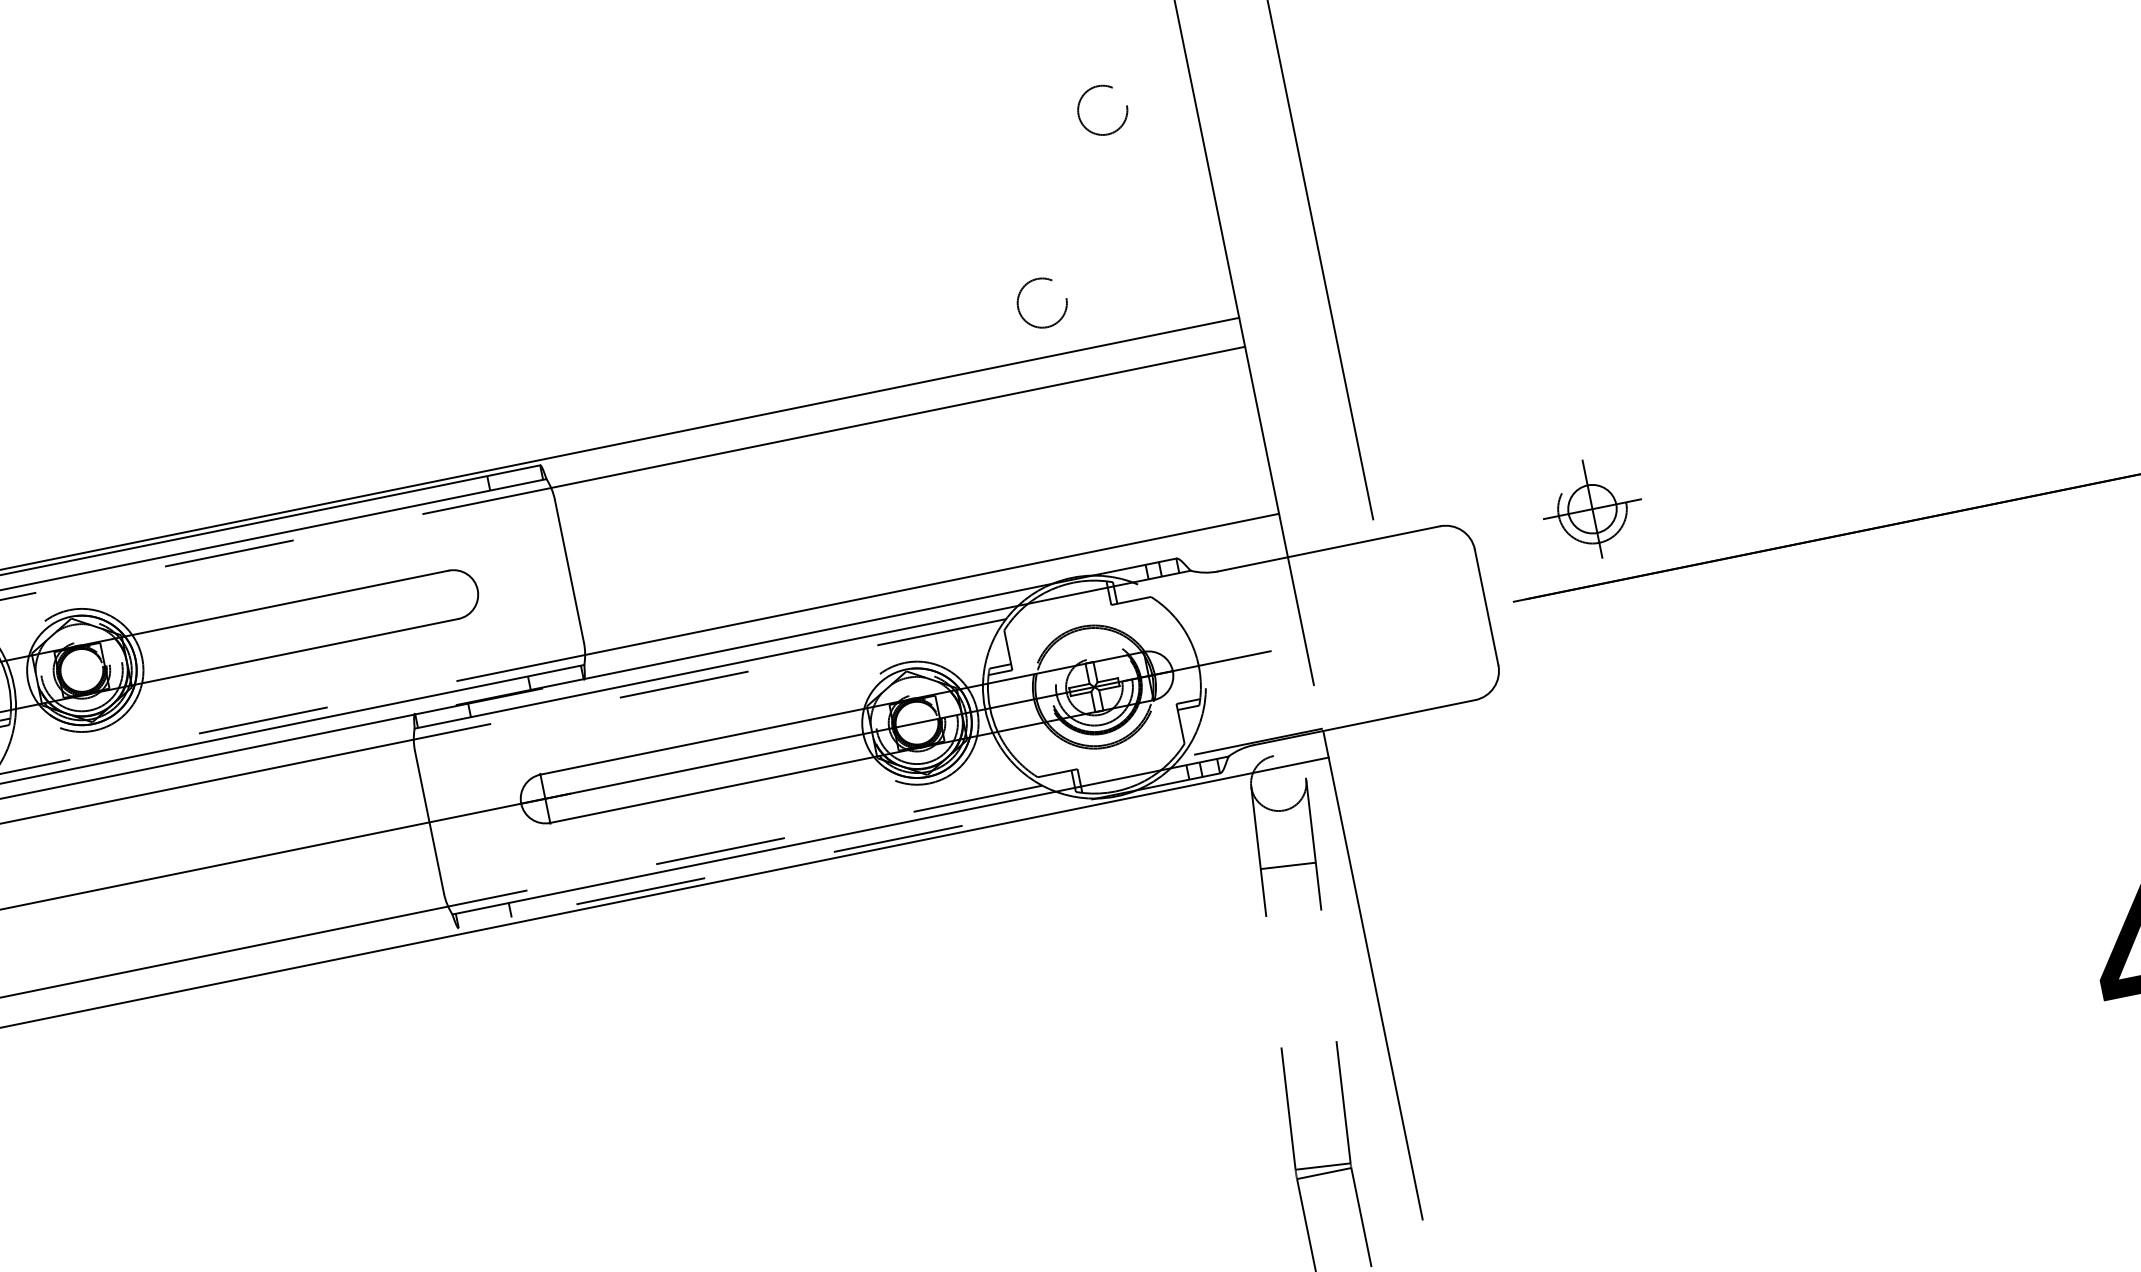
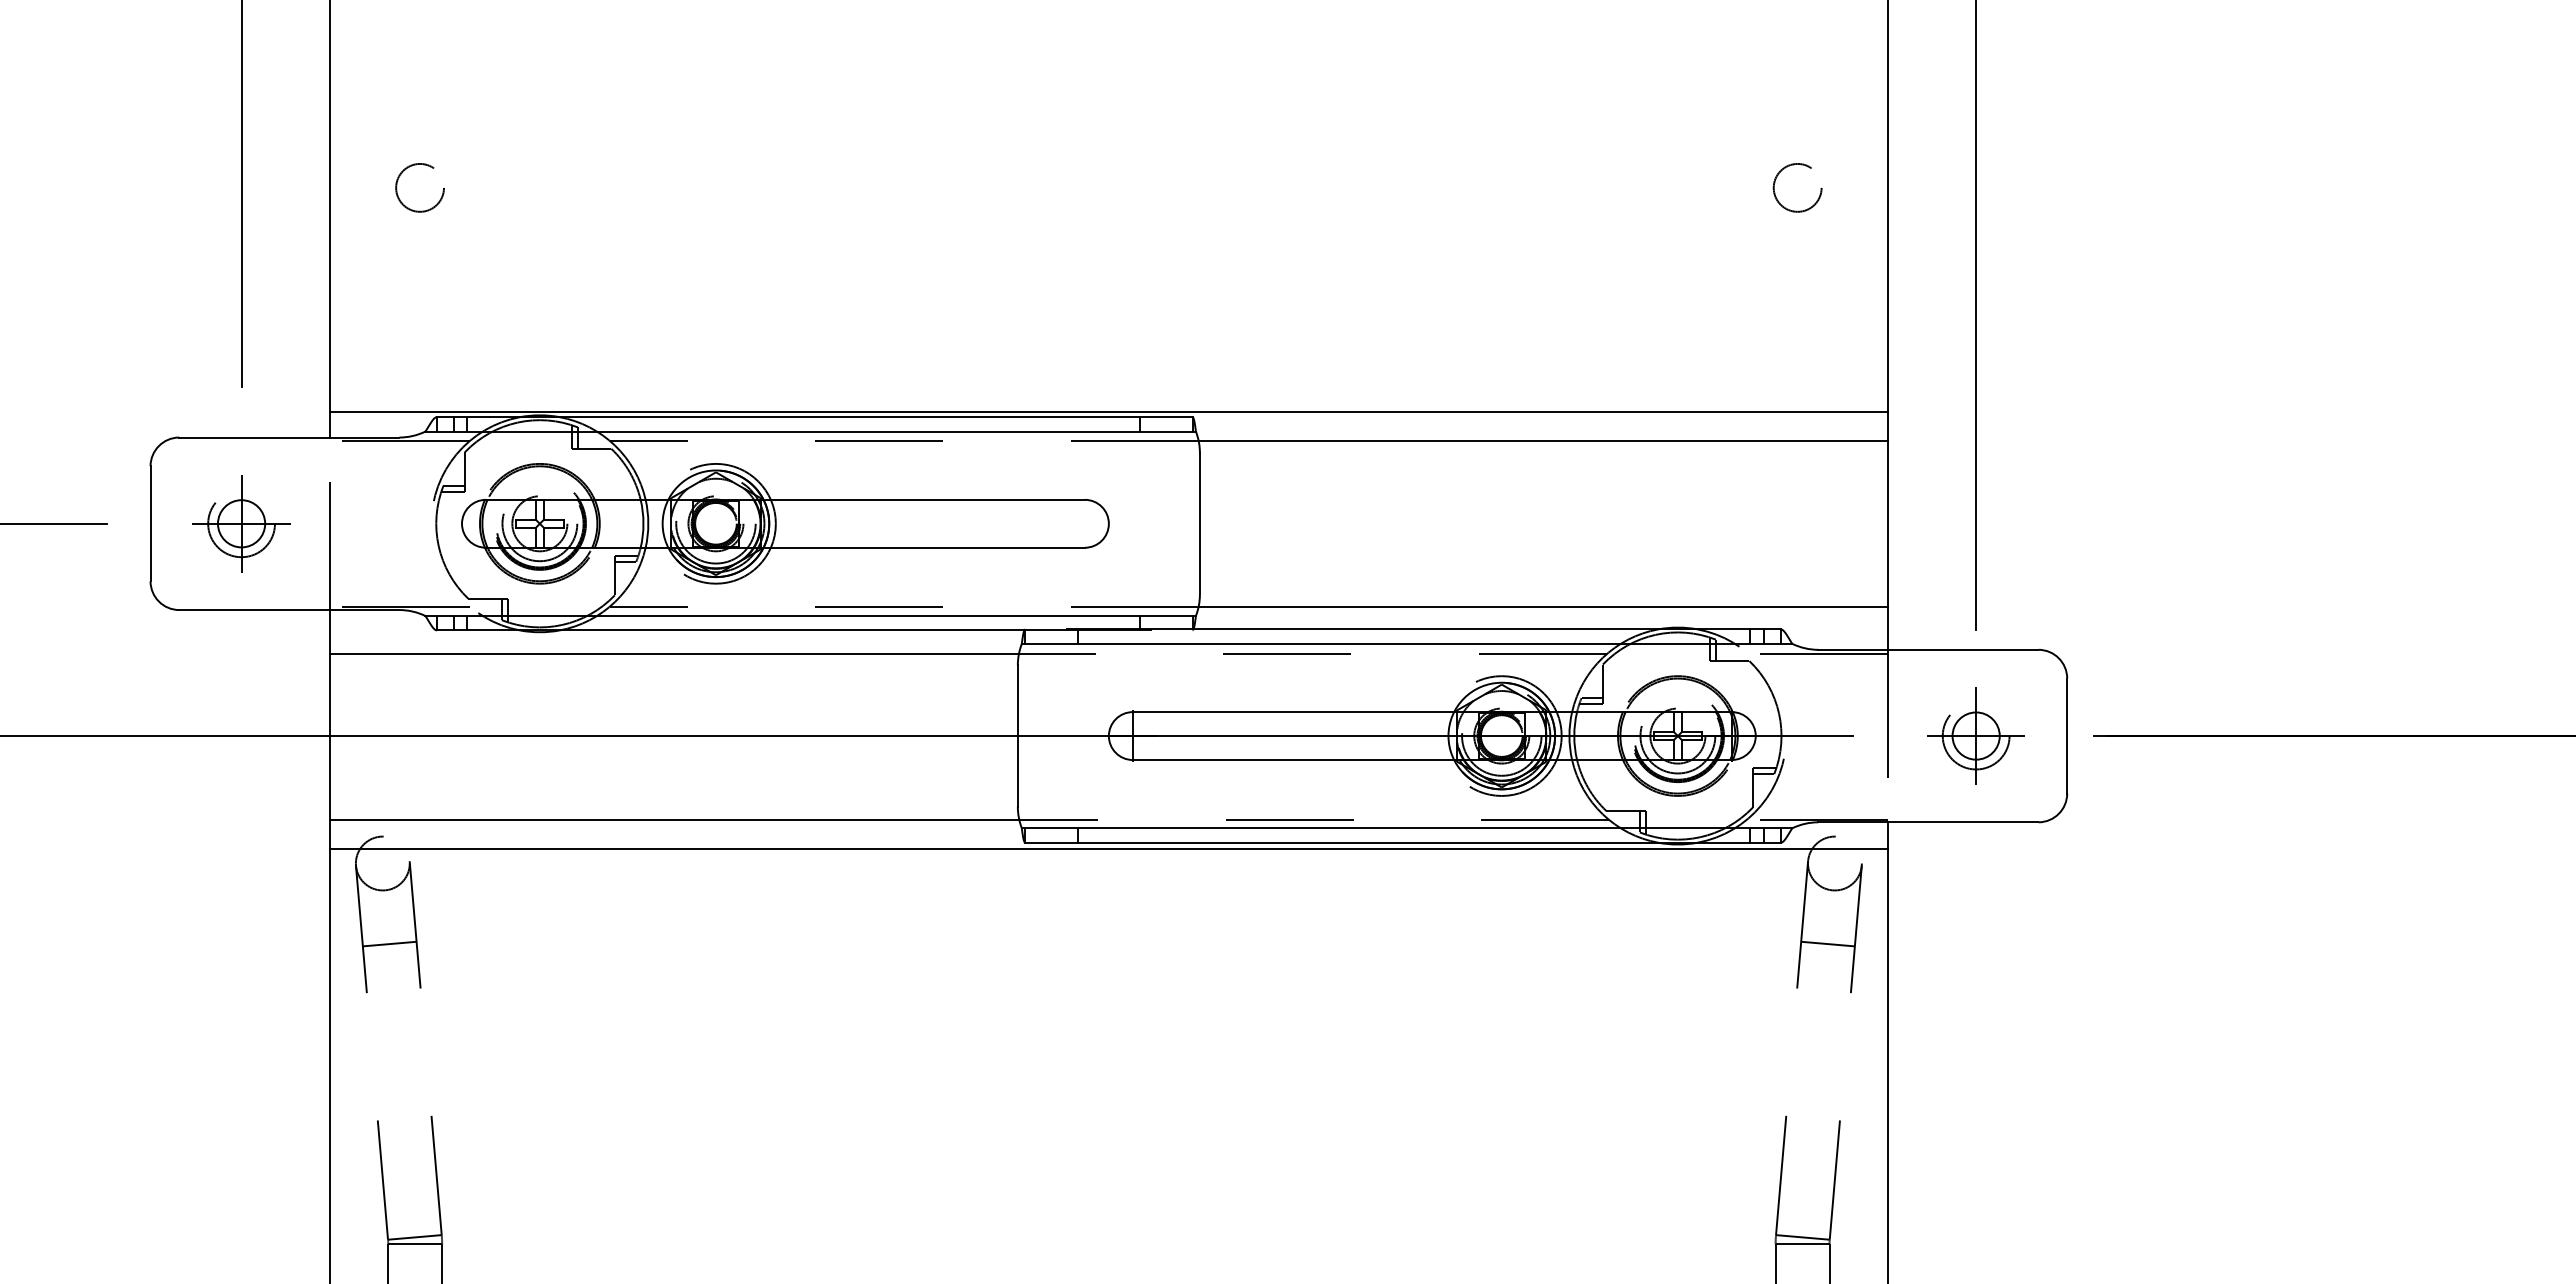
circle: (1042, 302) -> (1702, 359), removed
part: (1591, 508) -> (1975, 735), moved
line: (1218, 576) -> (1817, 654), added
line: (839, 850) -> (1403, 842), dashed -> solid

